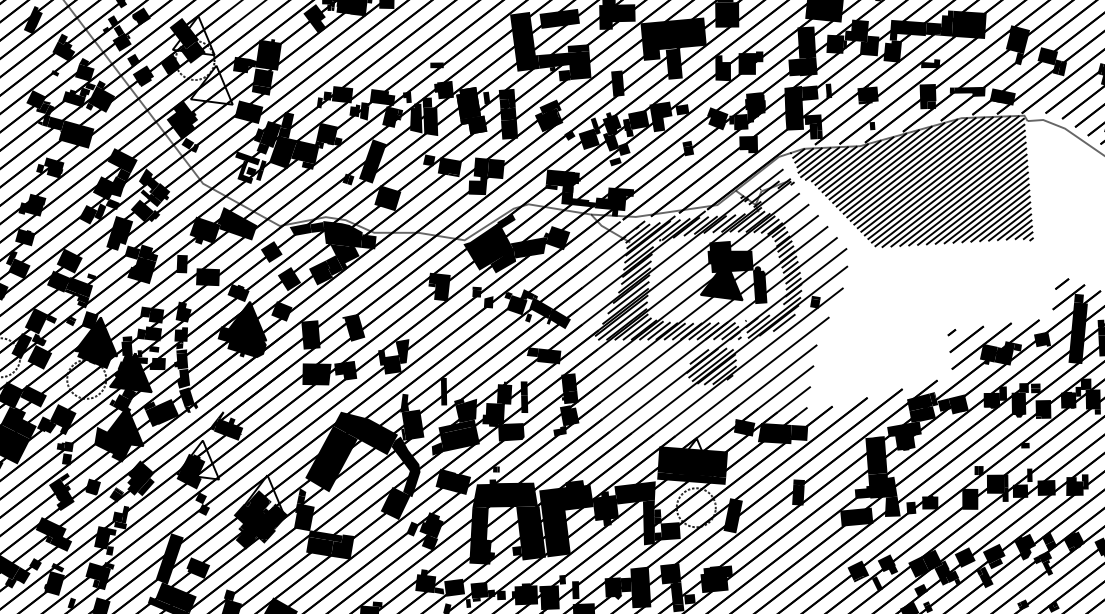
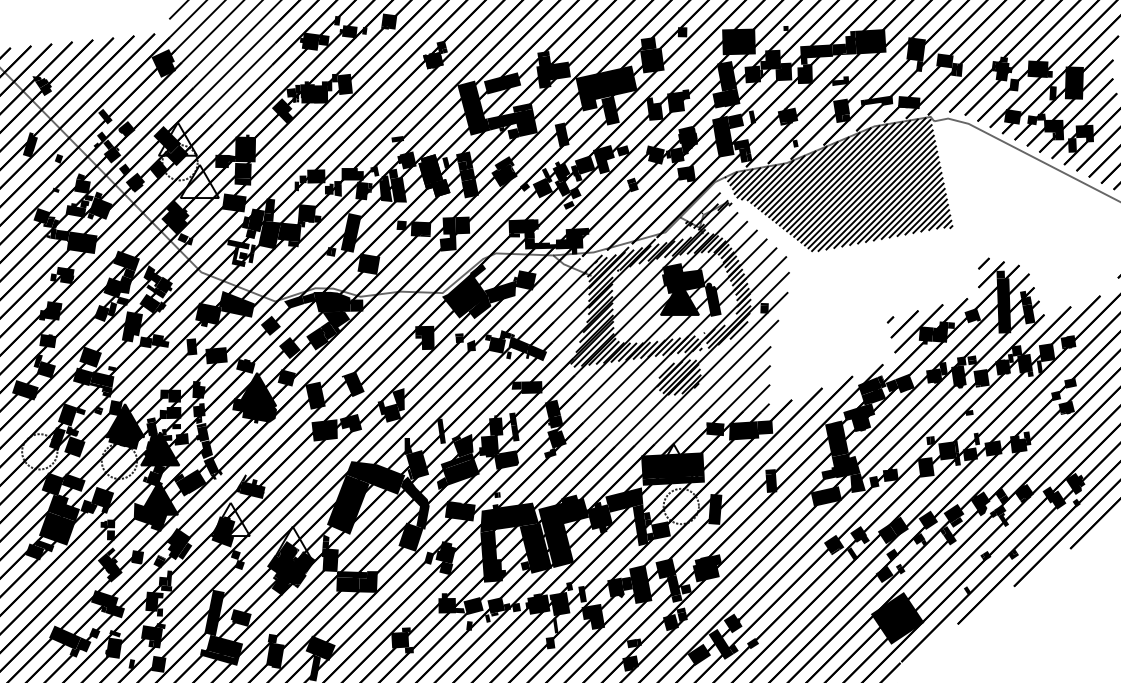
fill: (64, 51) -> (61, 169), removed
fill: (142, 269) -> (156, 356), removed
fill: (942, 572) -> (909, 536), removed

